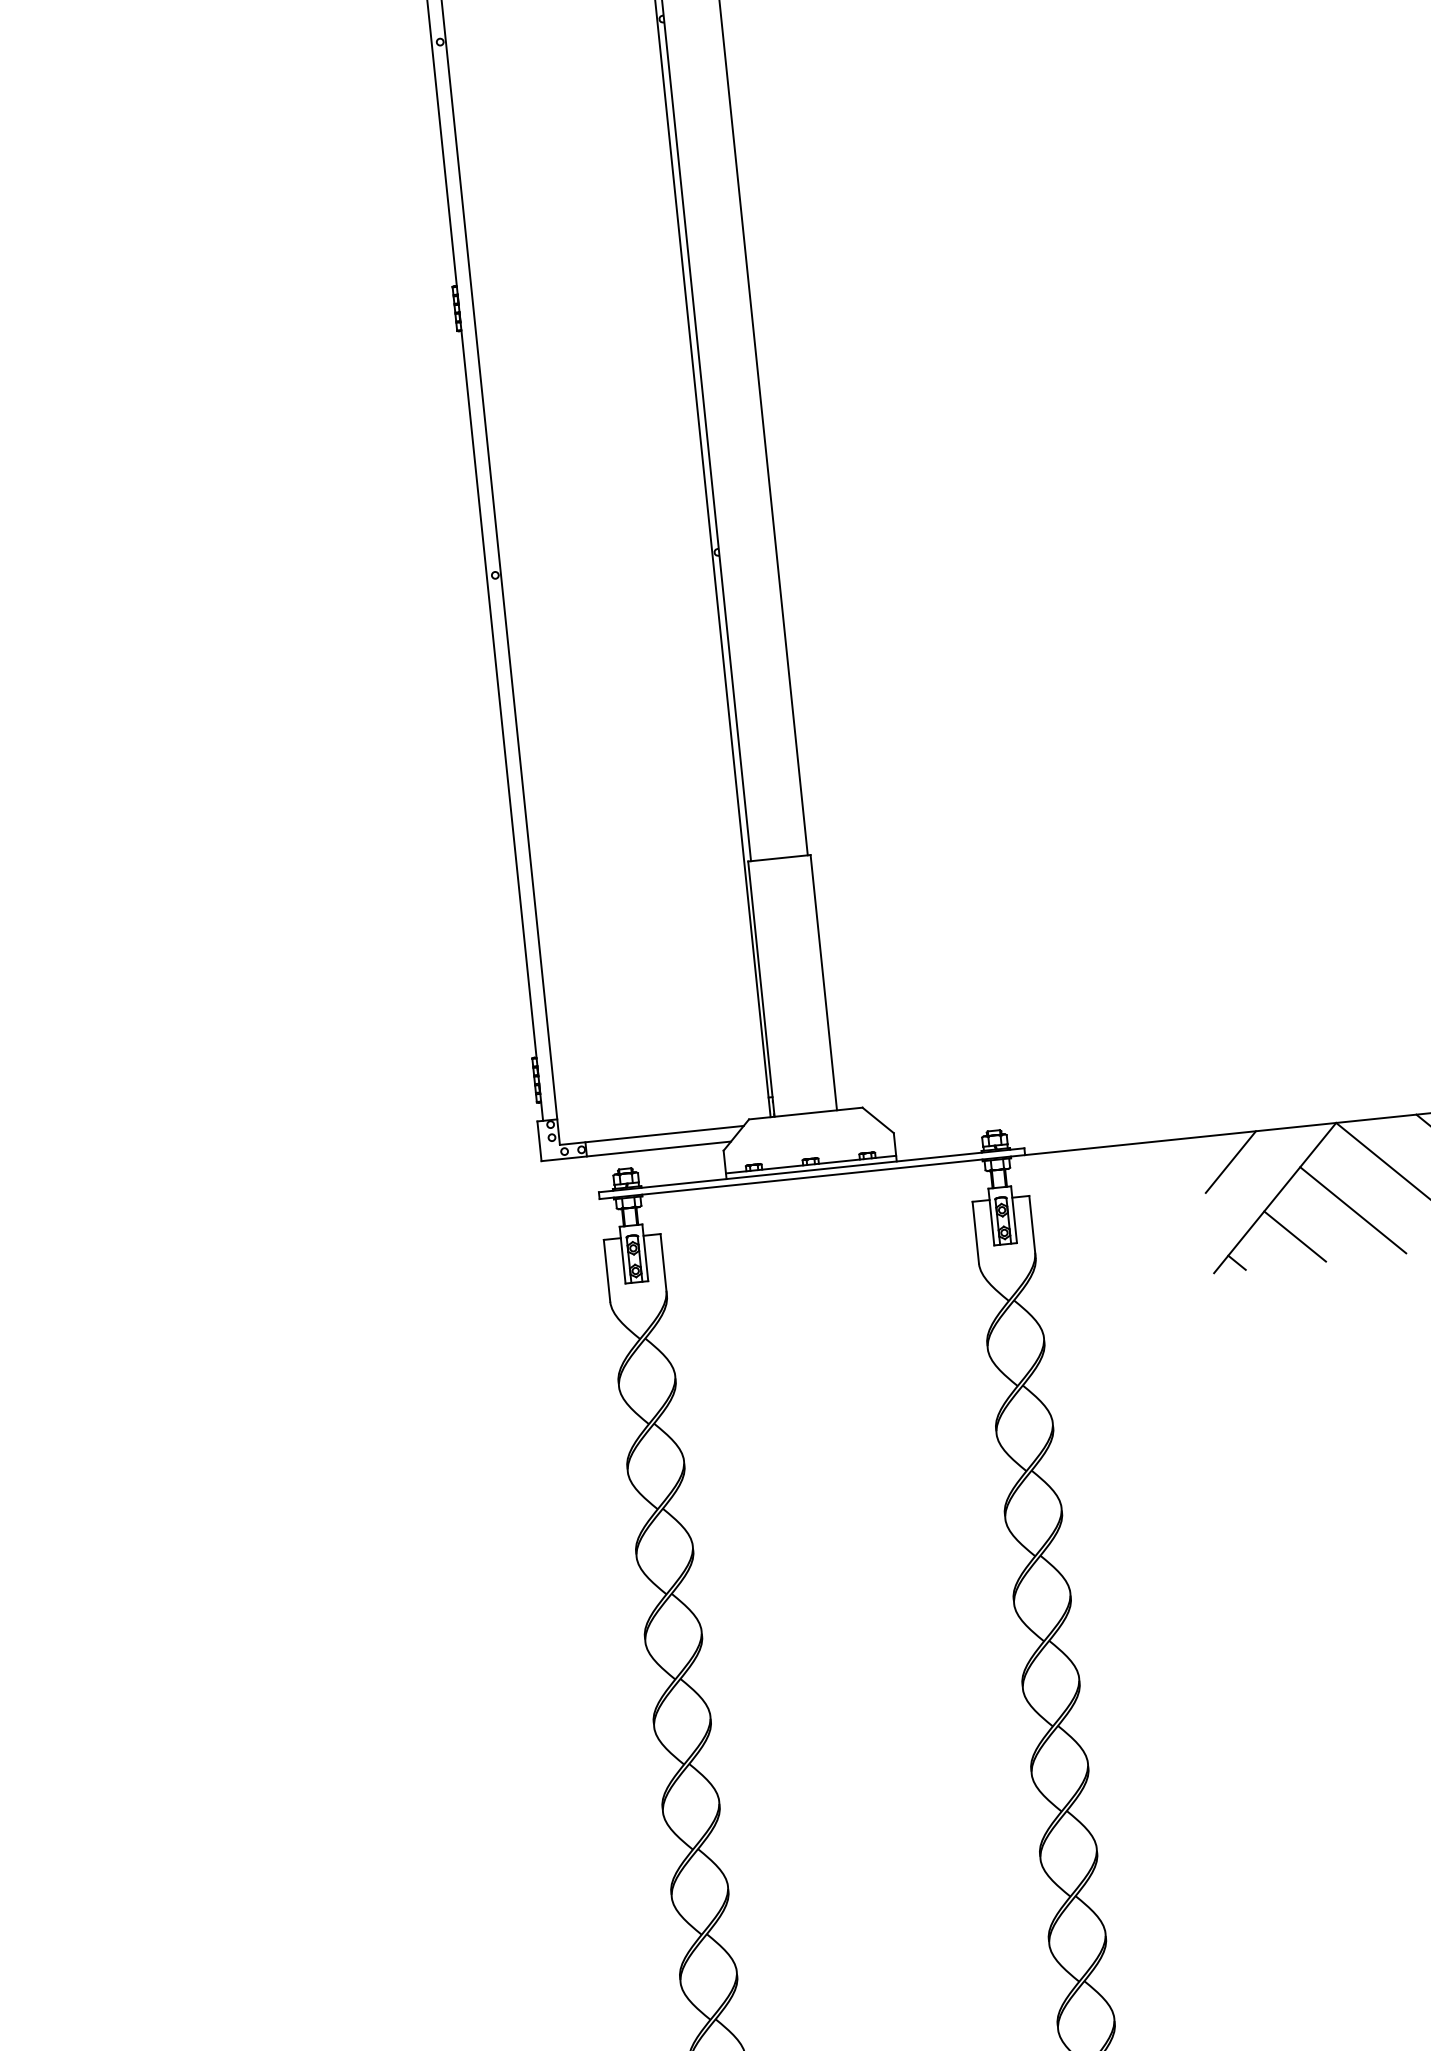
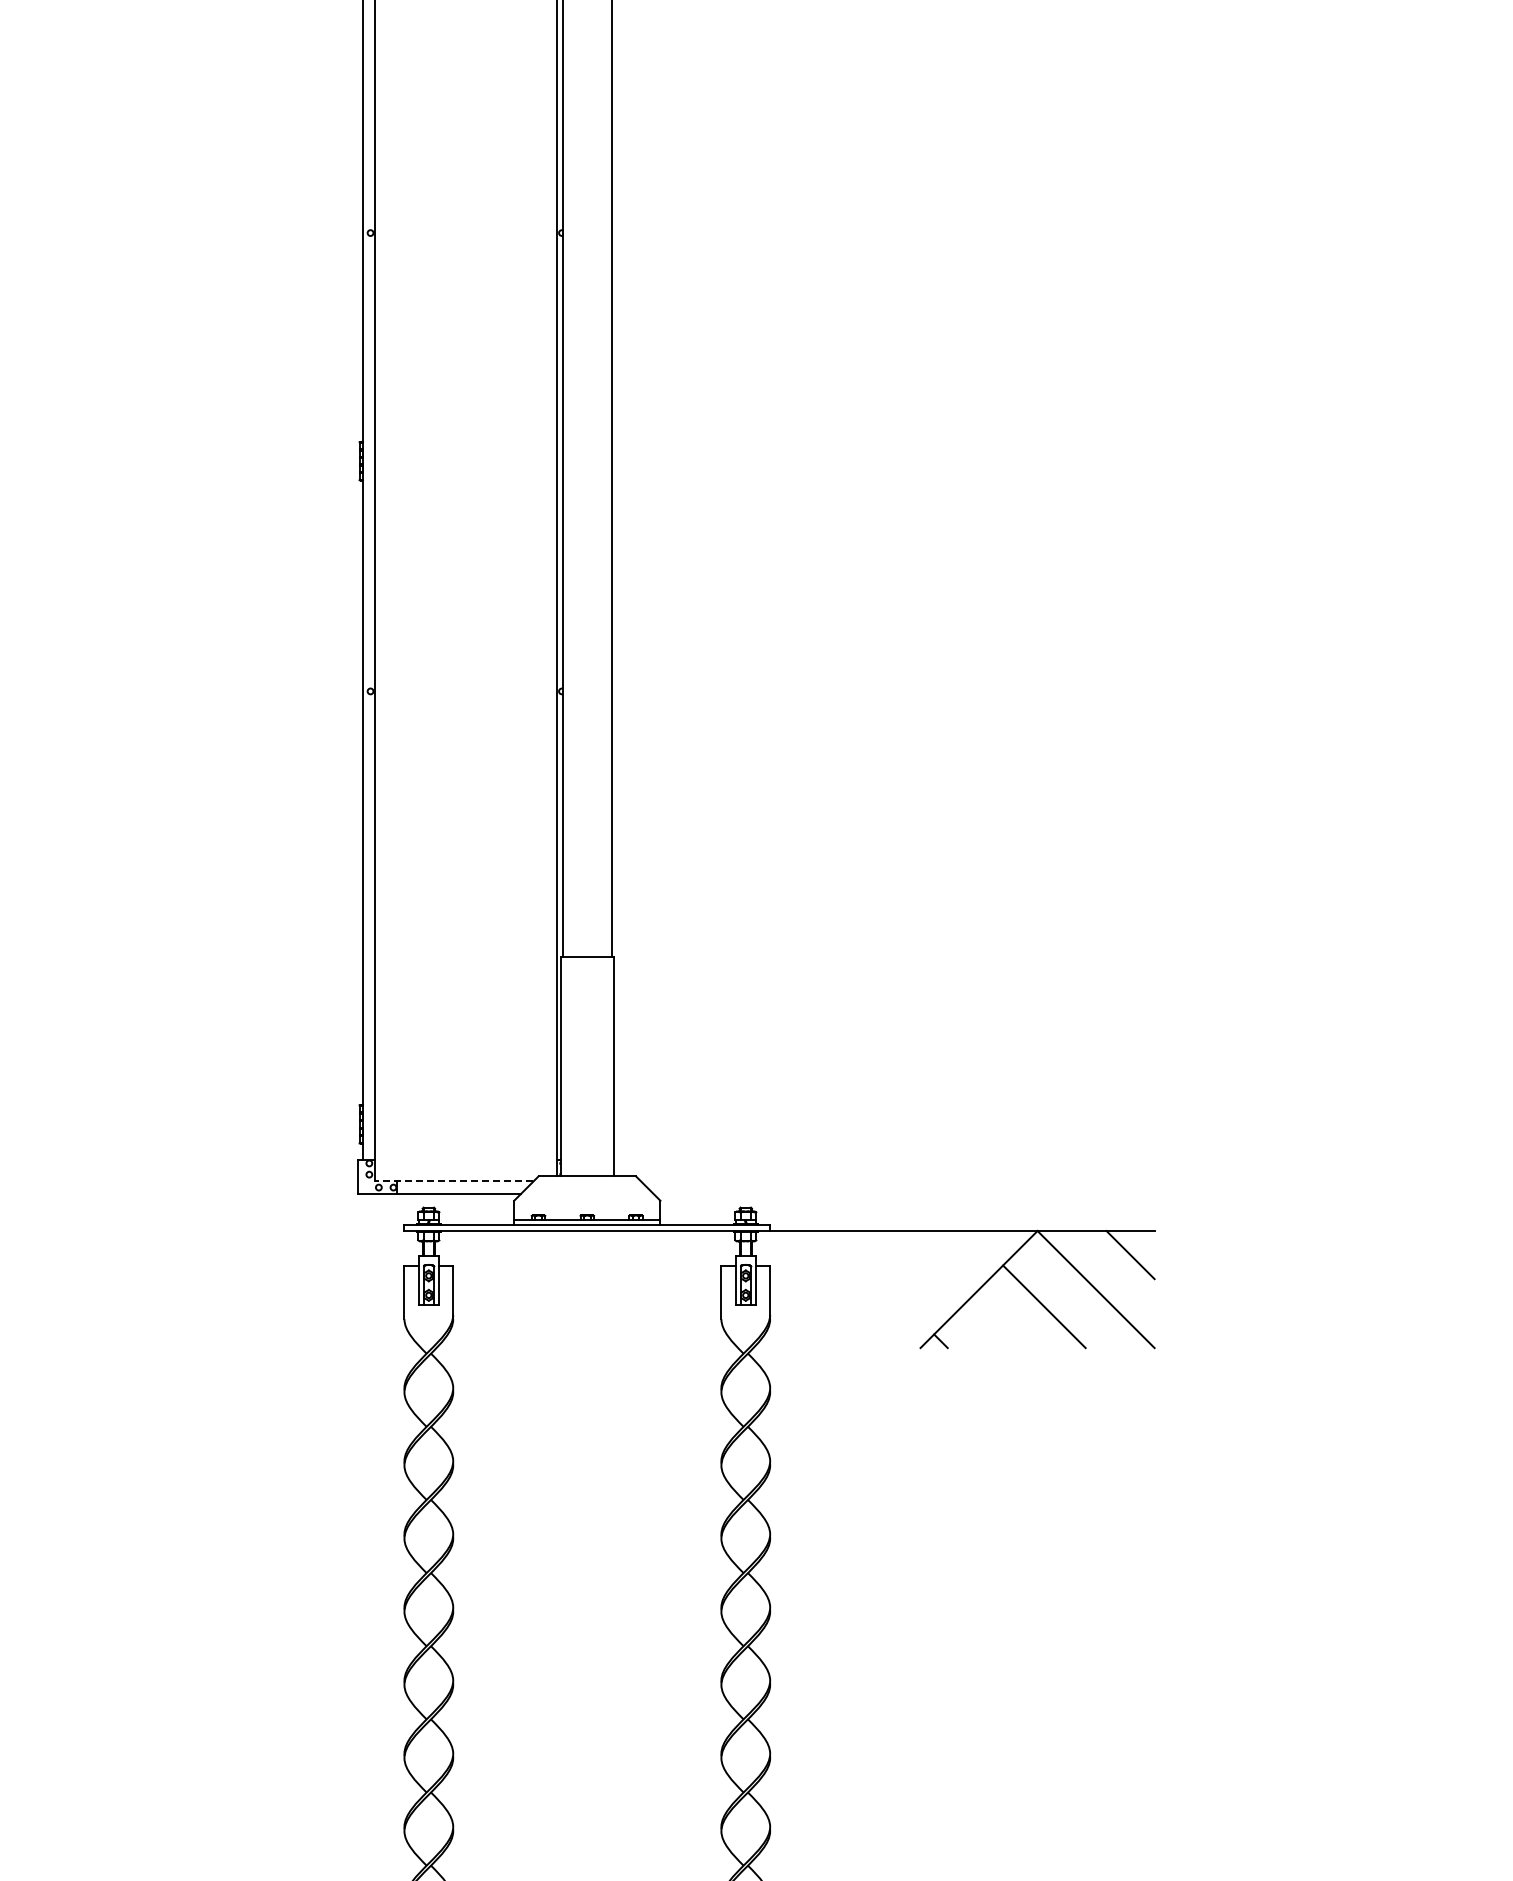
line: (650, 1135) -> (453, 1181), solid -> dashed
line: (1230, 1162) -> (944, 1255), removed
line: (1294, 1235) -> (992, 1323), removed

